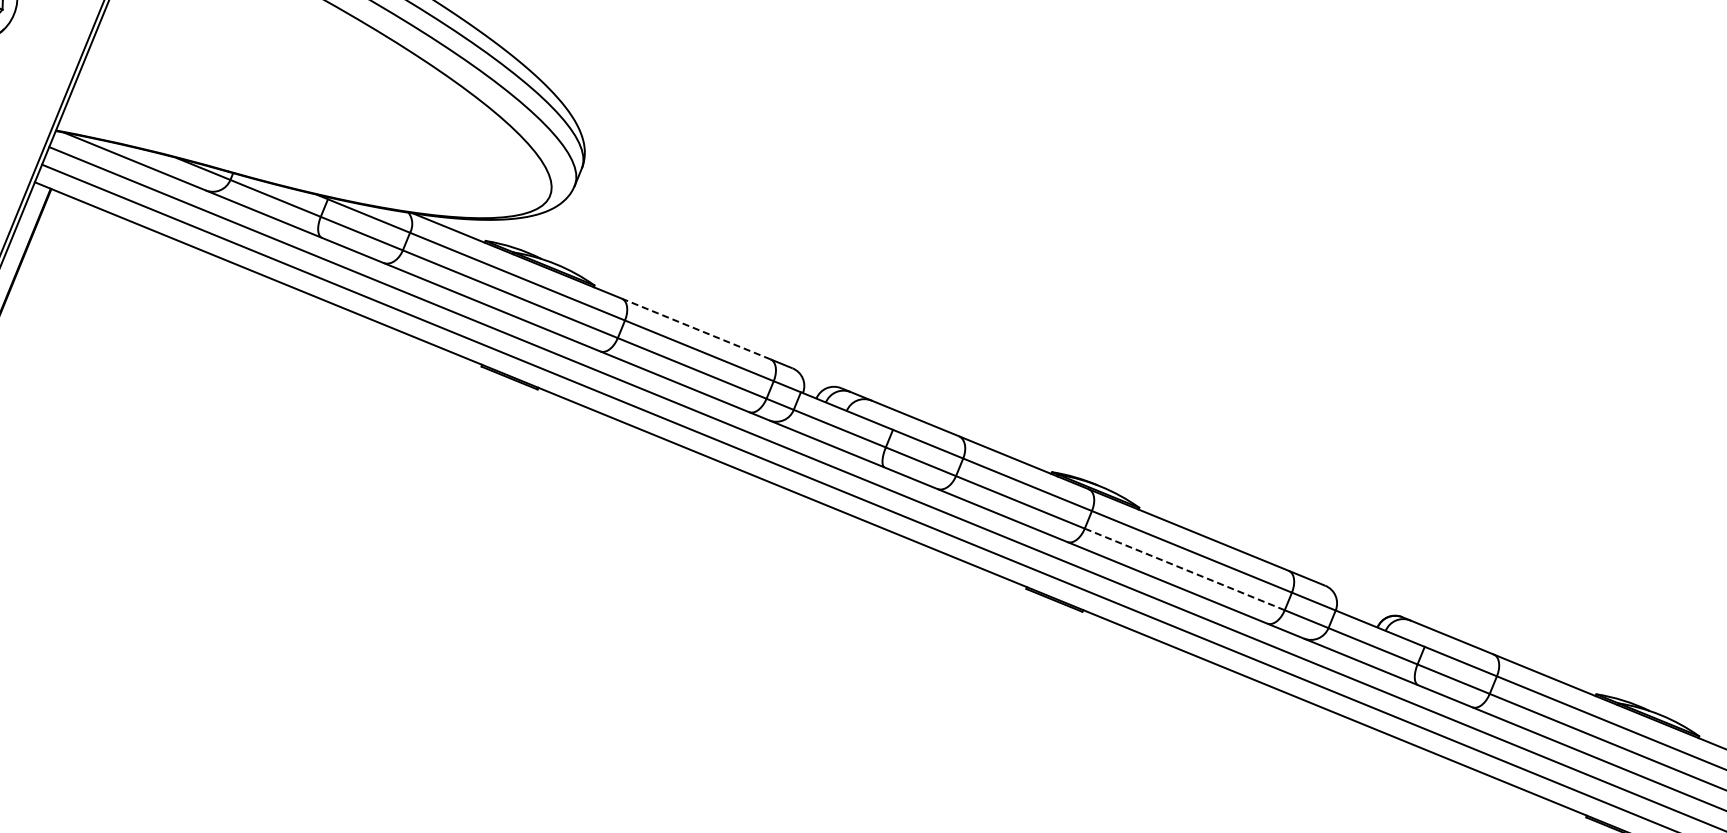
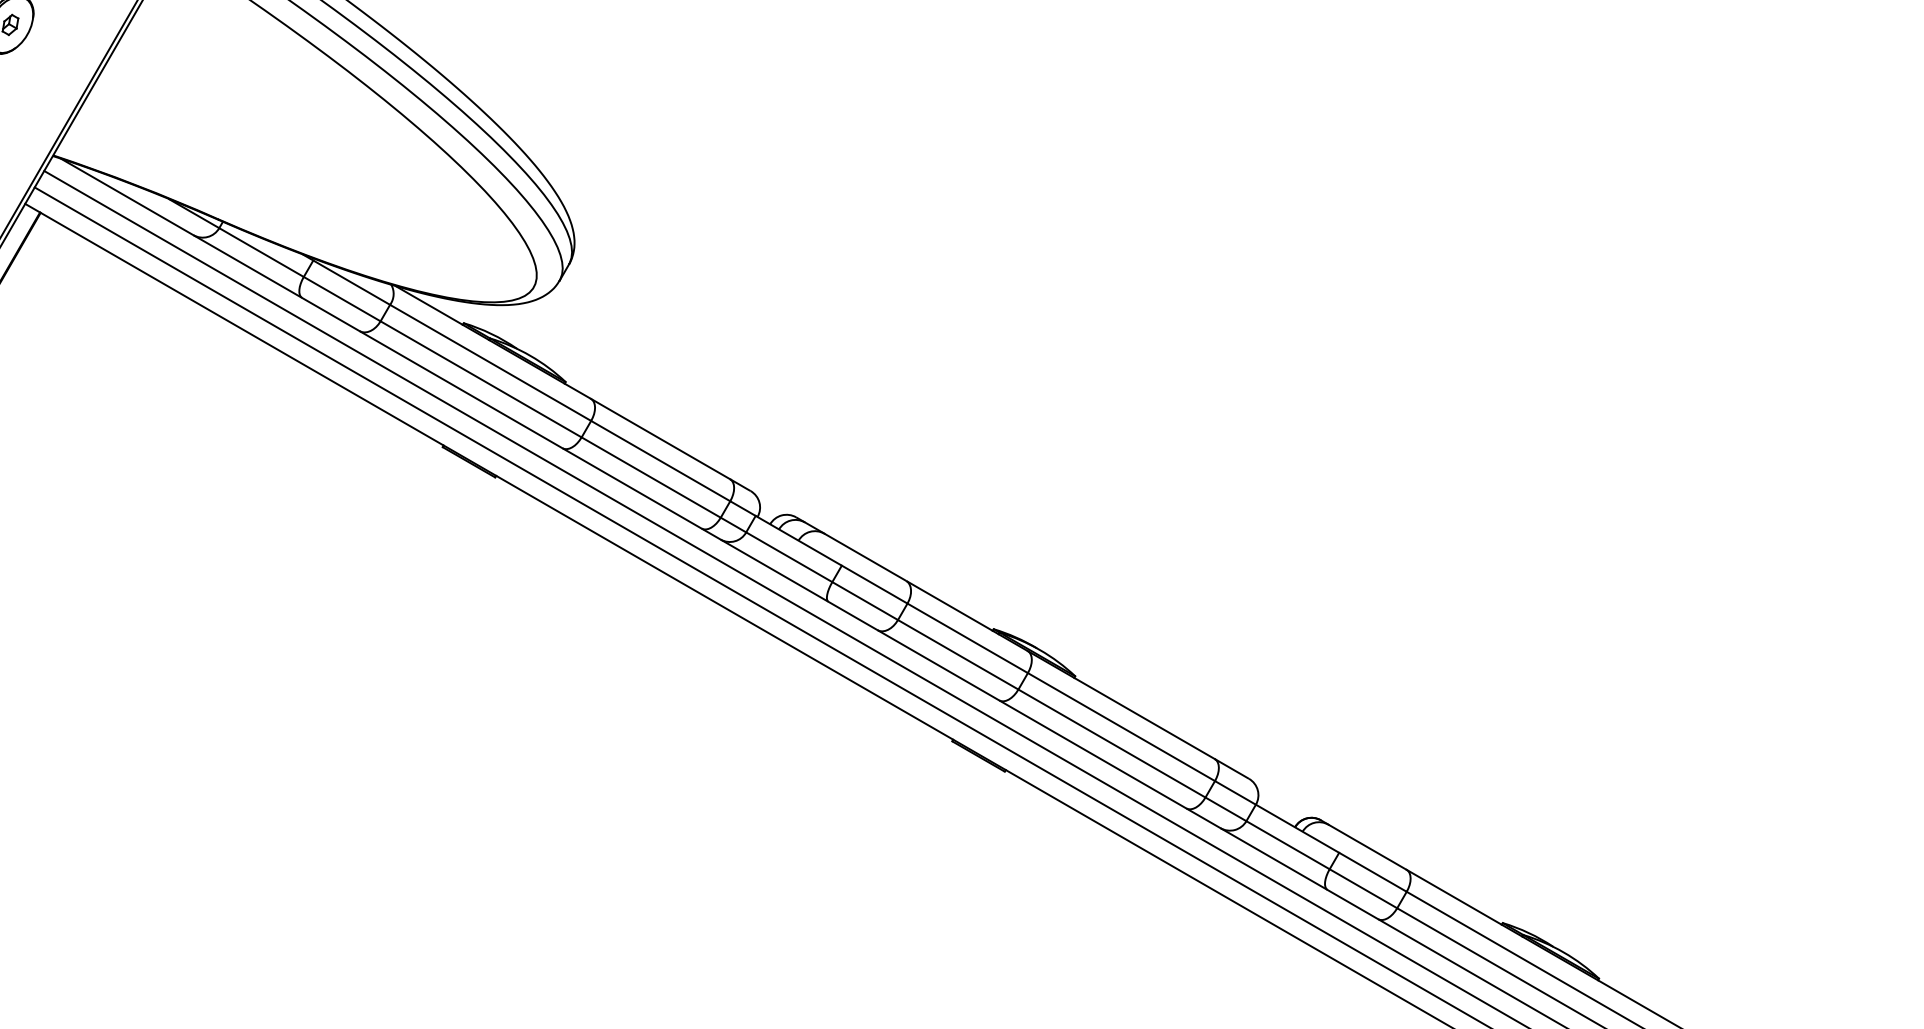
line: (696, 328) -> (660, 438), dashed -> solid
line: (1184, 569) -> (1111, 743), dashed -> solid

